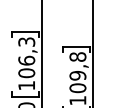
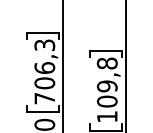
text: (26, 85) -> (44, 98), 106,3 -> 706,3

